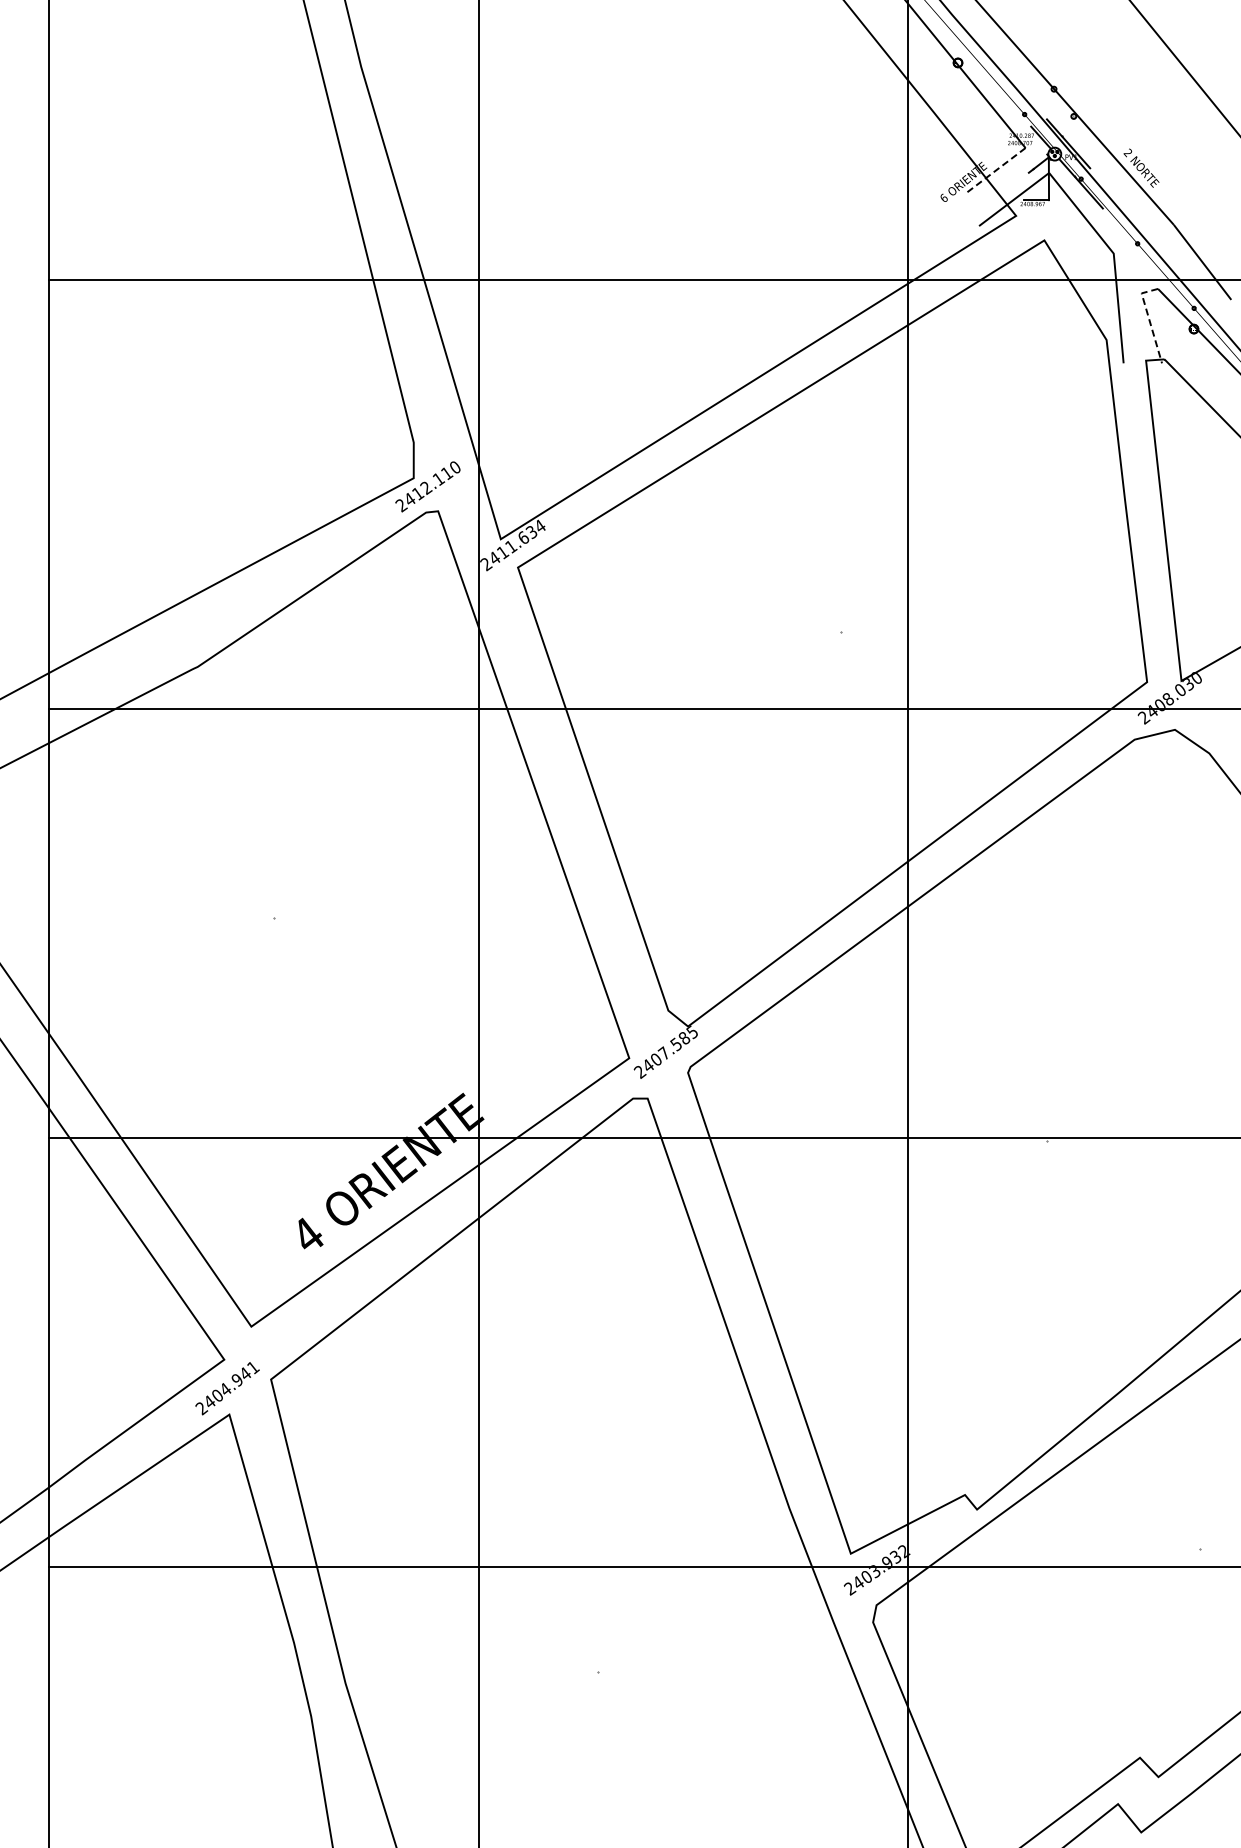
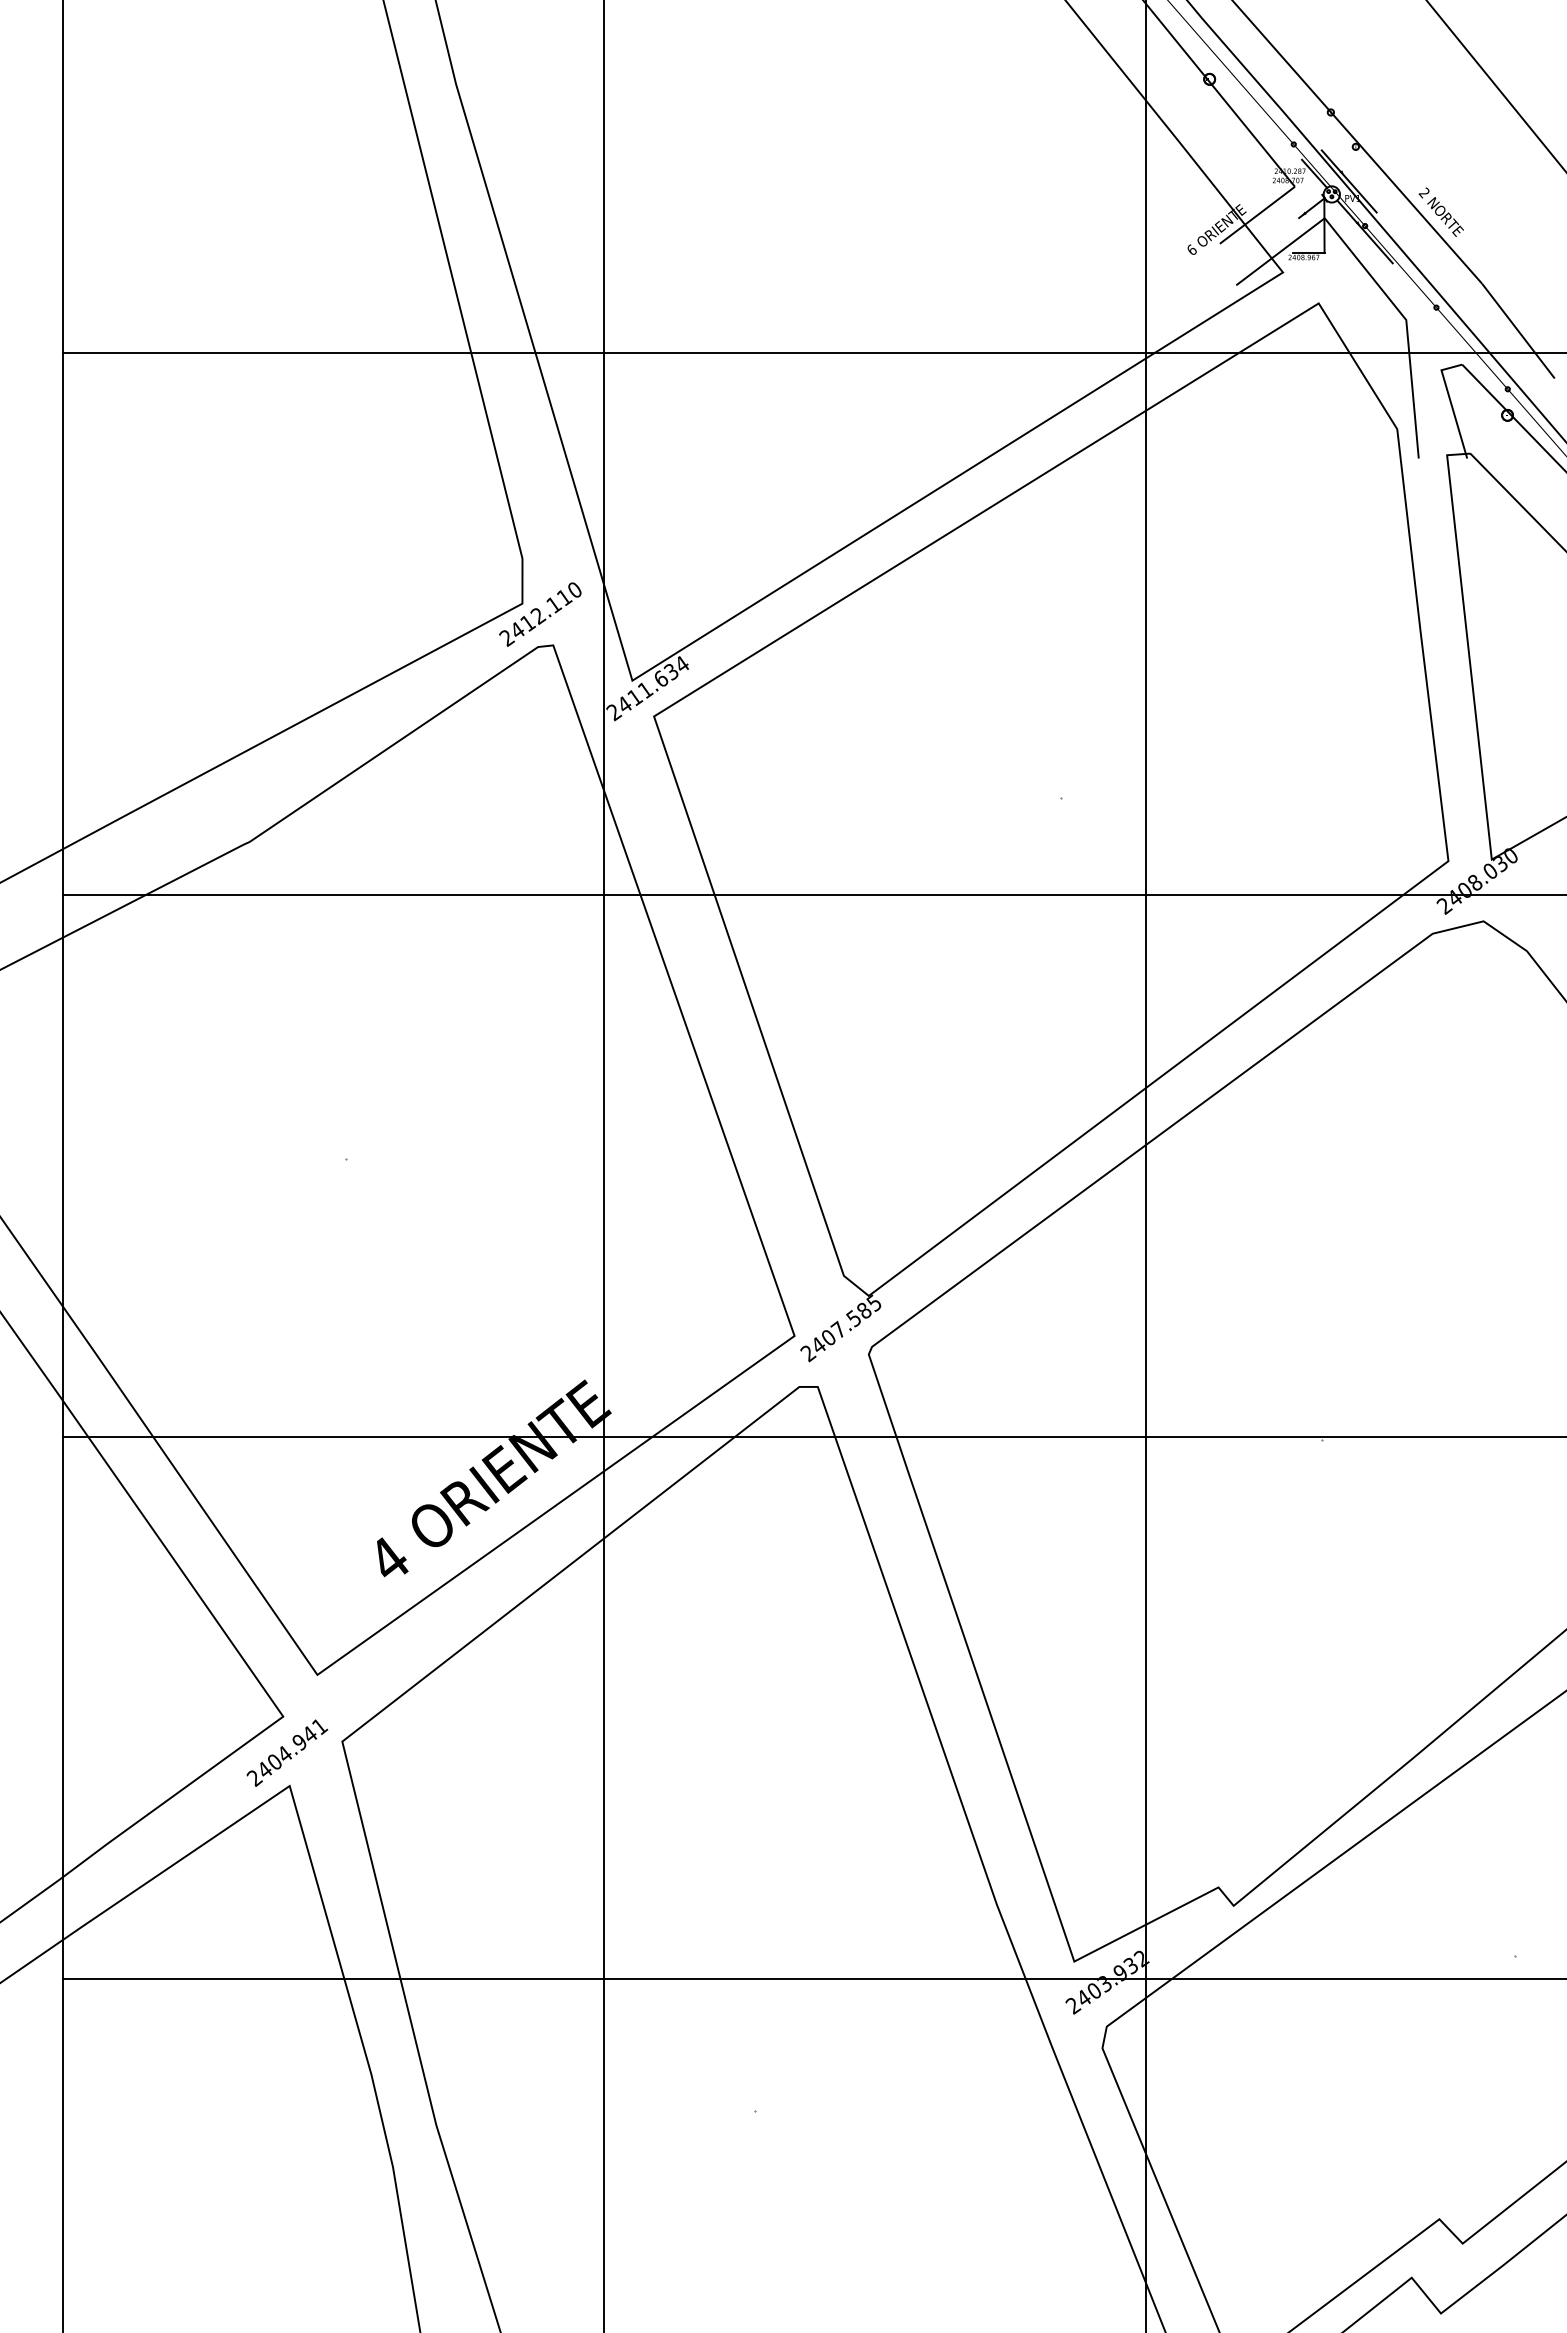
line: (995, 170) -> (1256, 215), dashed -> solid
line: (1149, 319) -> (1451, 403), dashed -> solid

